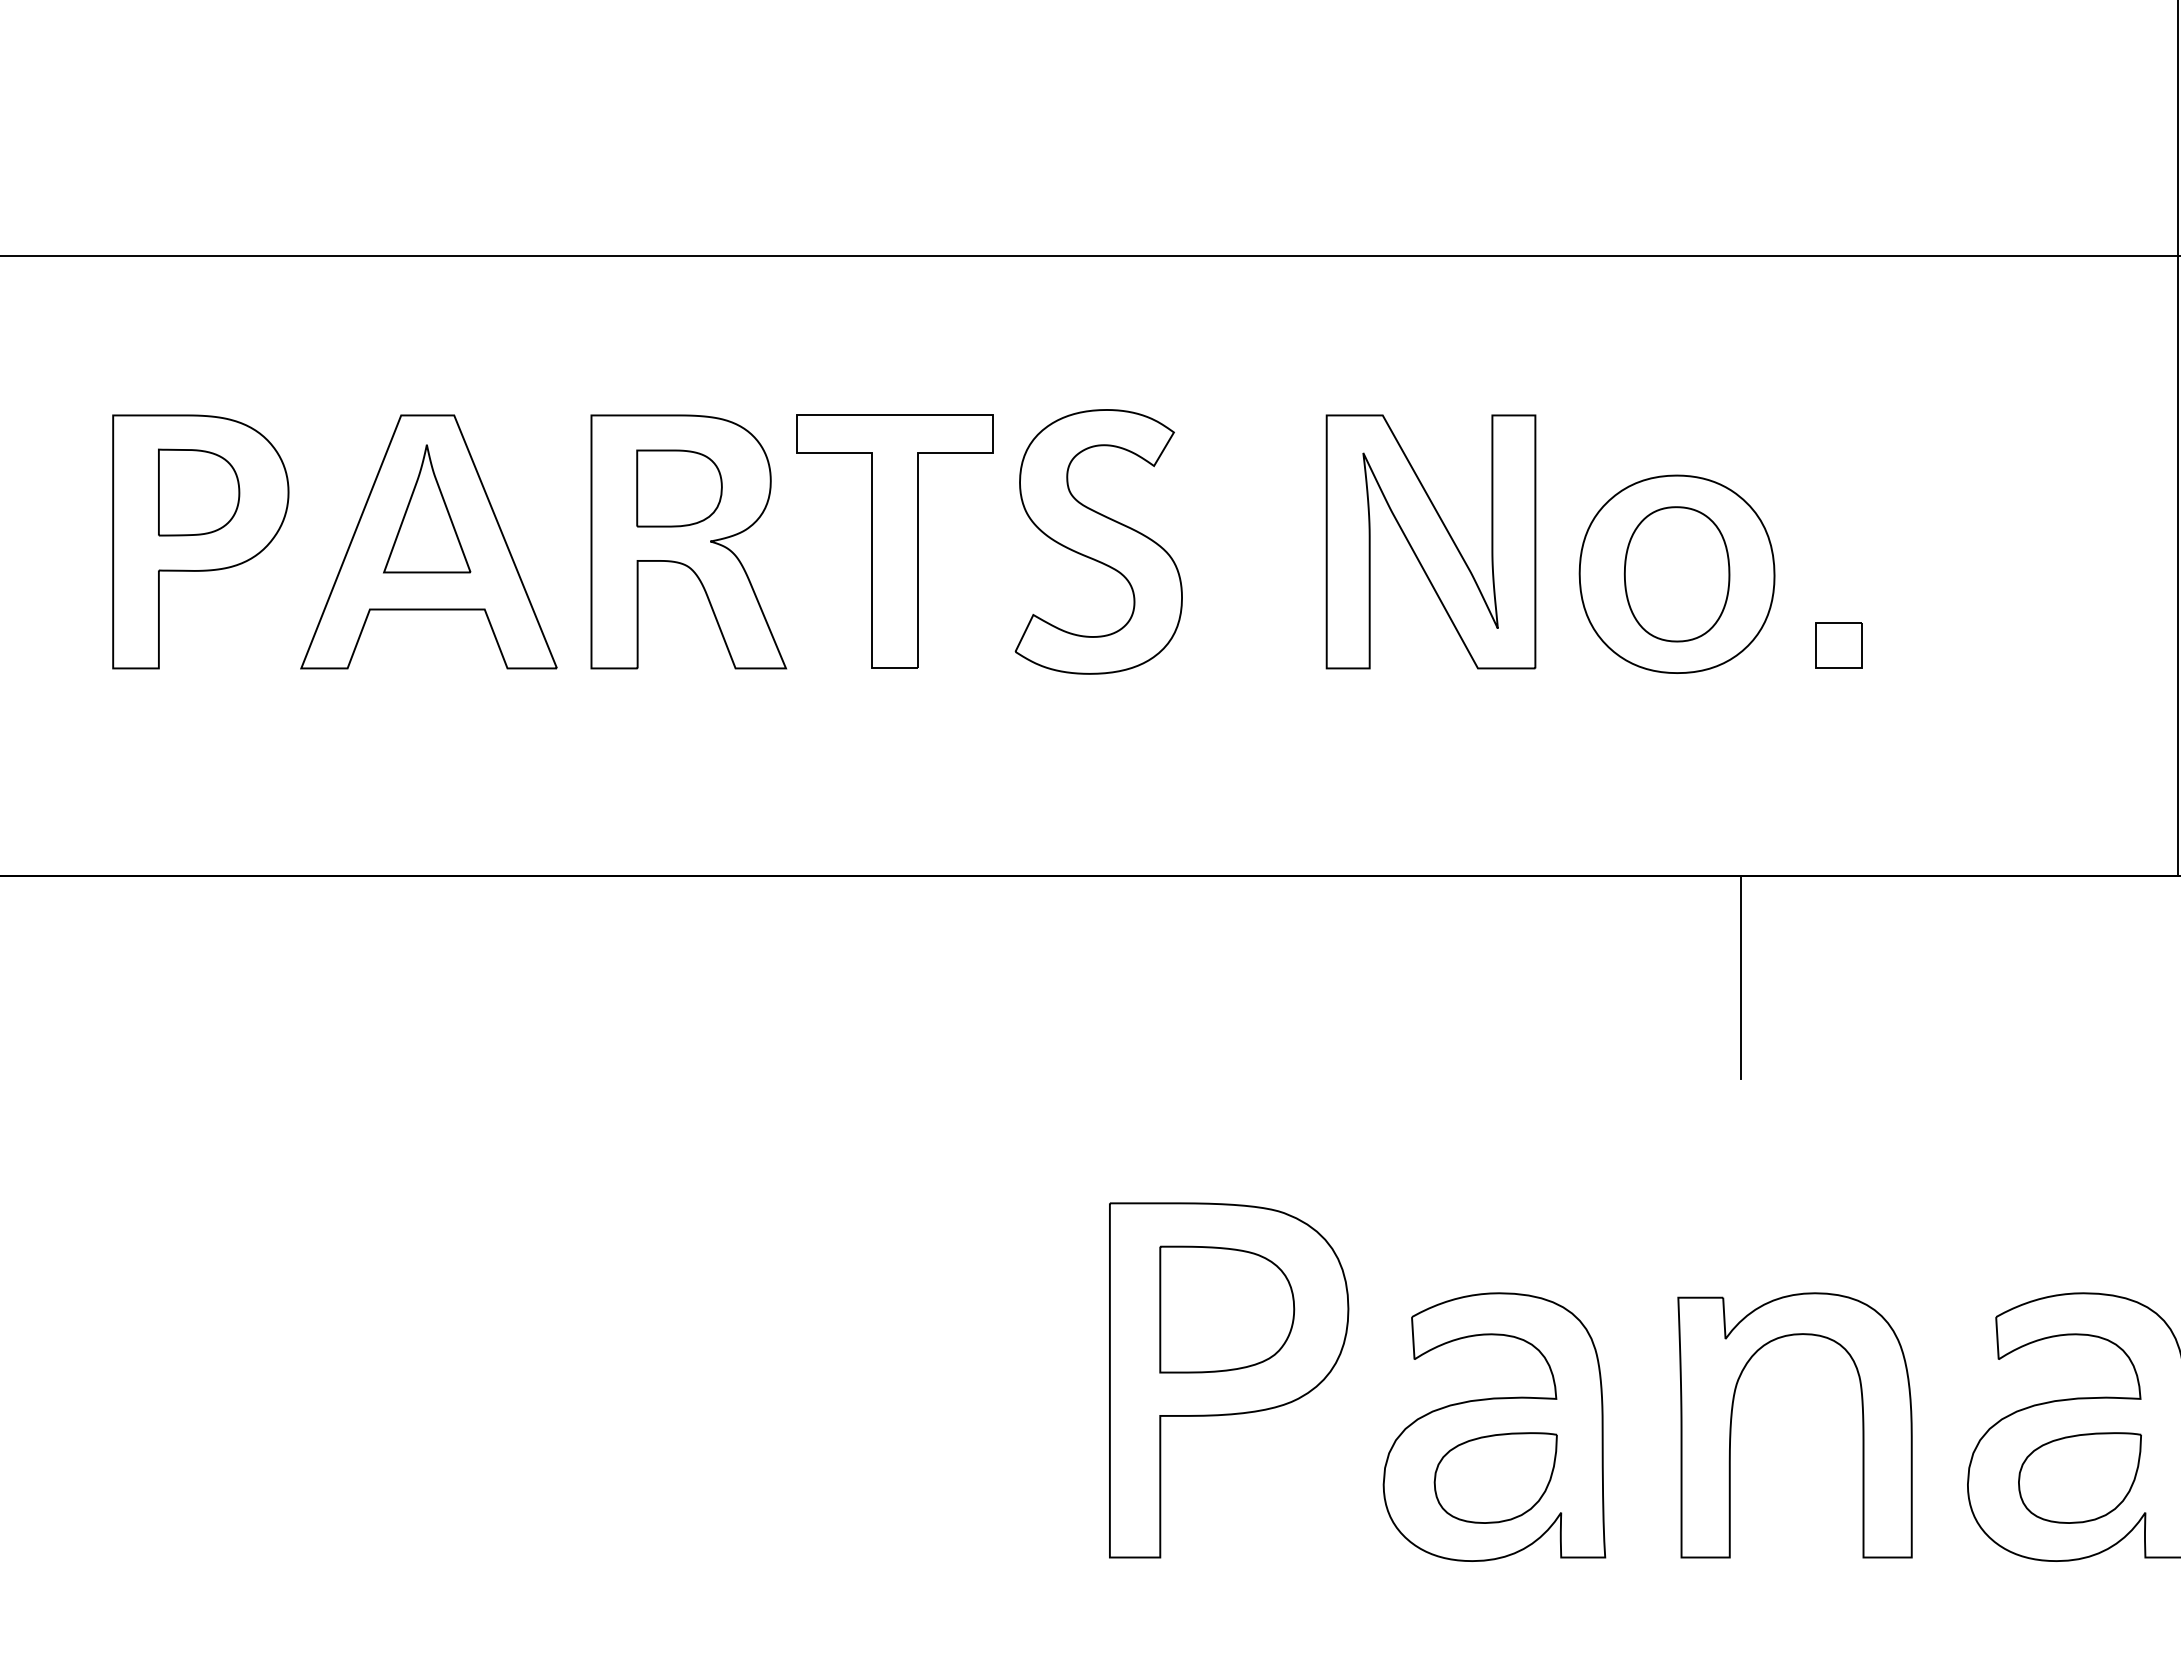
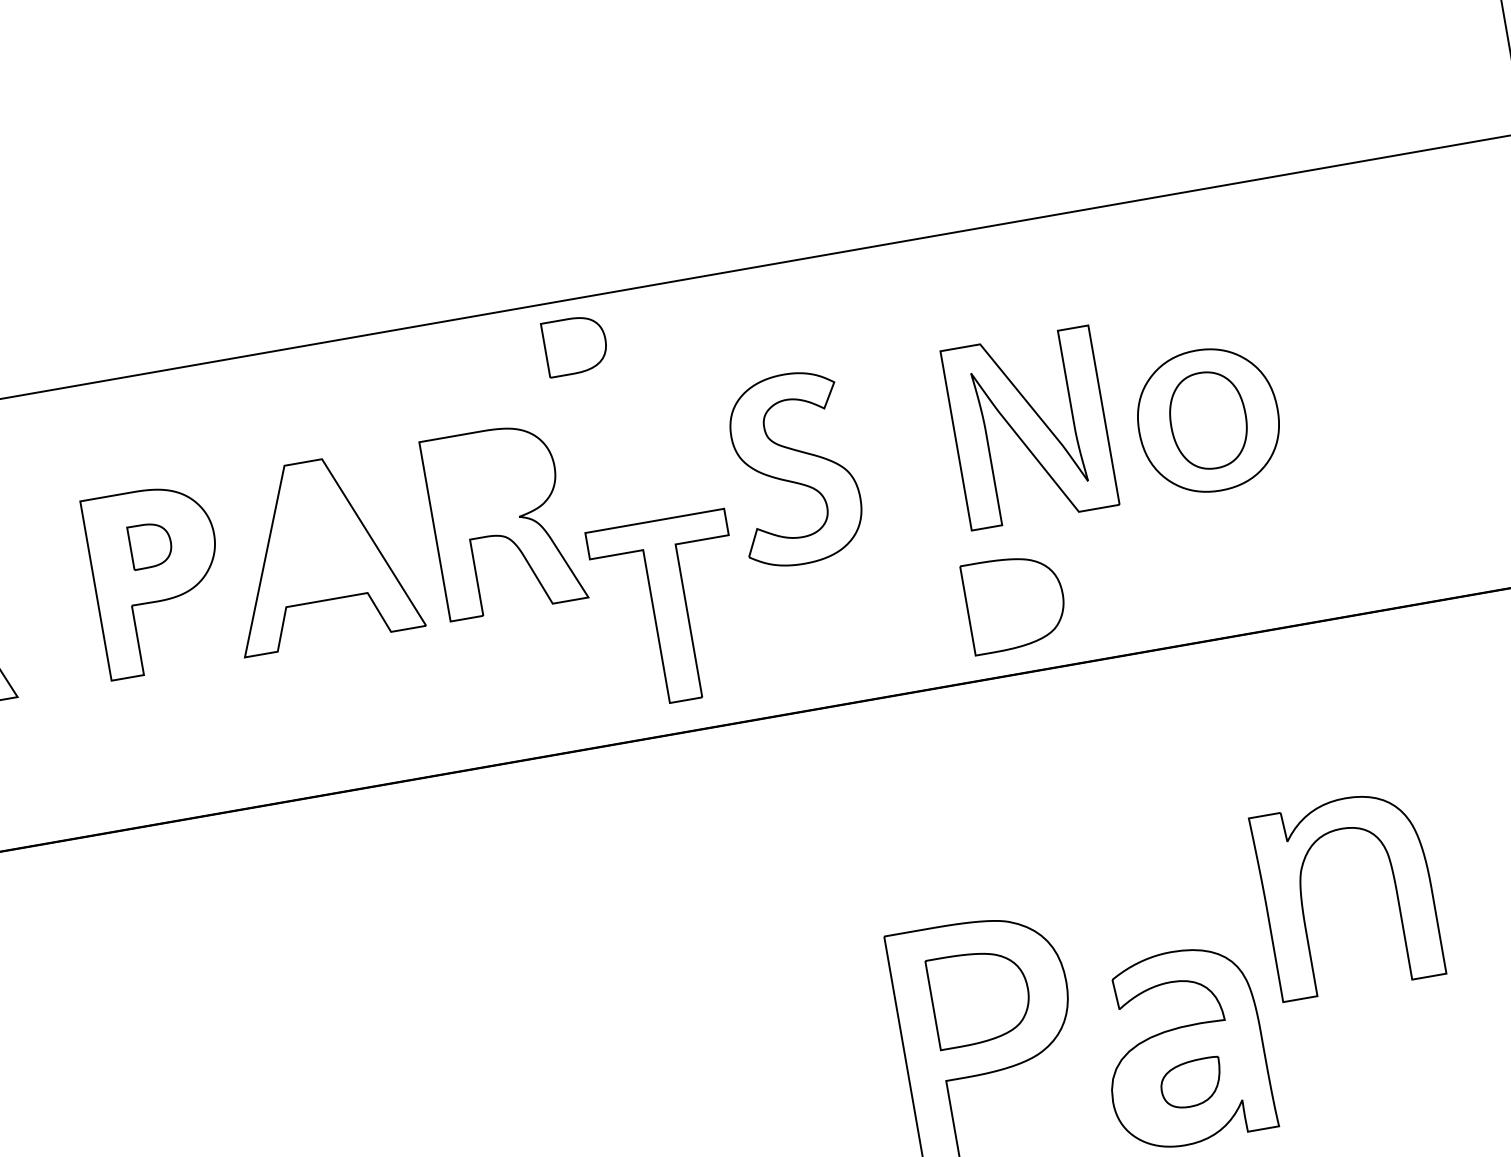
part: (679, 488) -> (575, 345), moved
part: (199, 492) -> (151, 545), size x0.7
part: (427, 508) -> (314, 528), removed
part: (894, 541) -> (669, 610), moved
part: (1838, 645) -> (1331, 451), removed
part: (1369, 777) -> (1015, 602), added
line: (1741, 977) -> (1303, 698), removed
part: (1732, 1418) -> (1302, 897), moved
part: (1495, 1477) -> (1191, 1083), size x0.7

